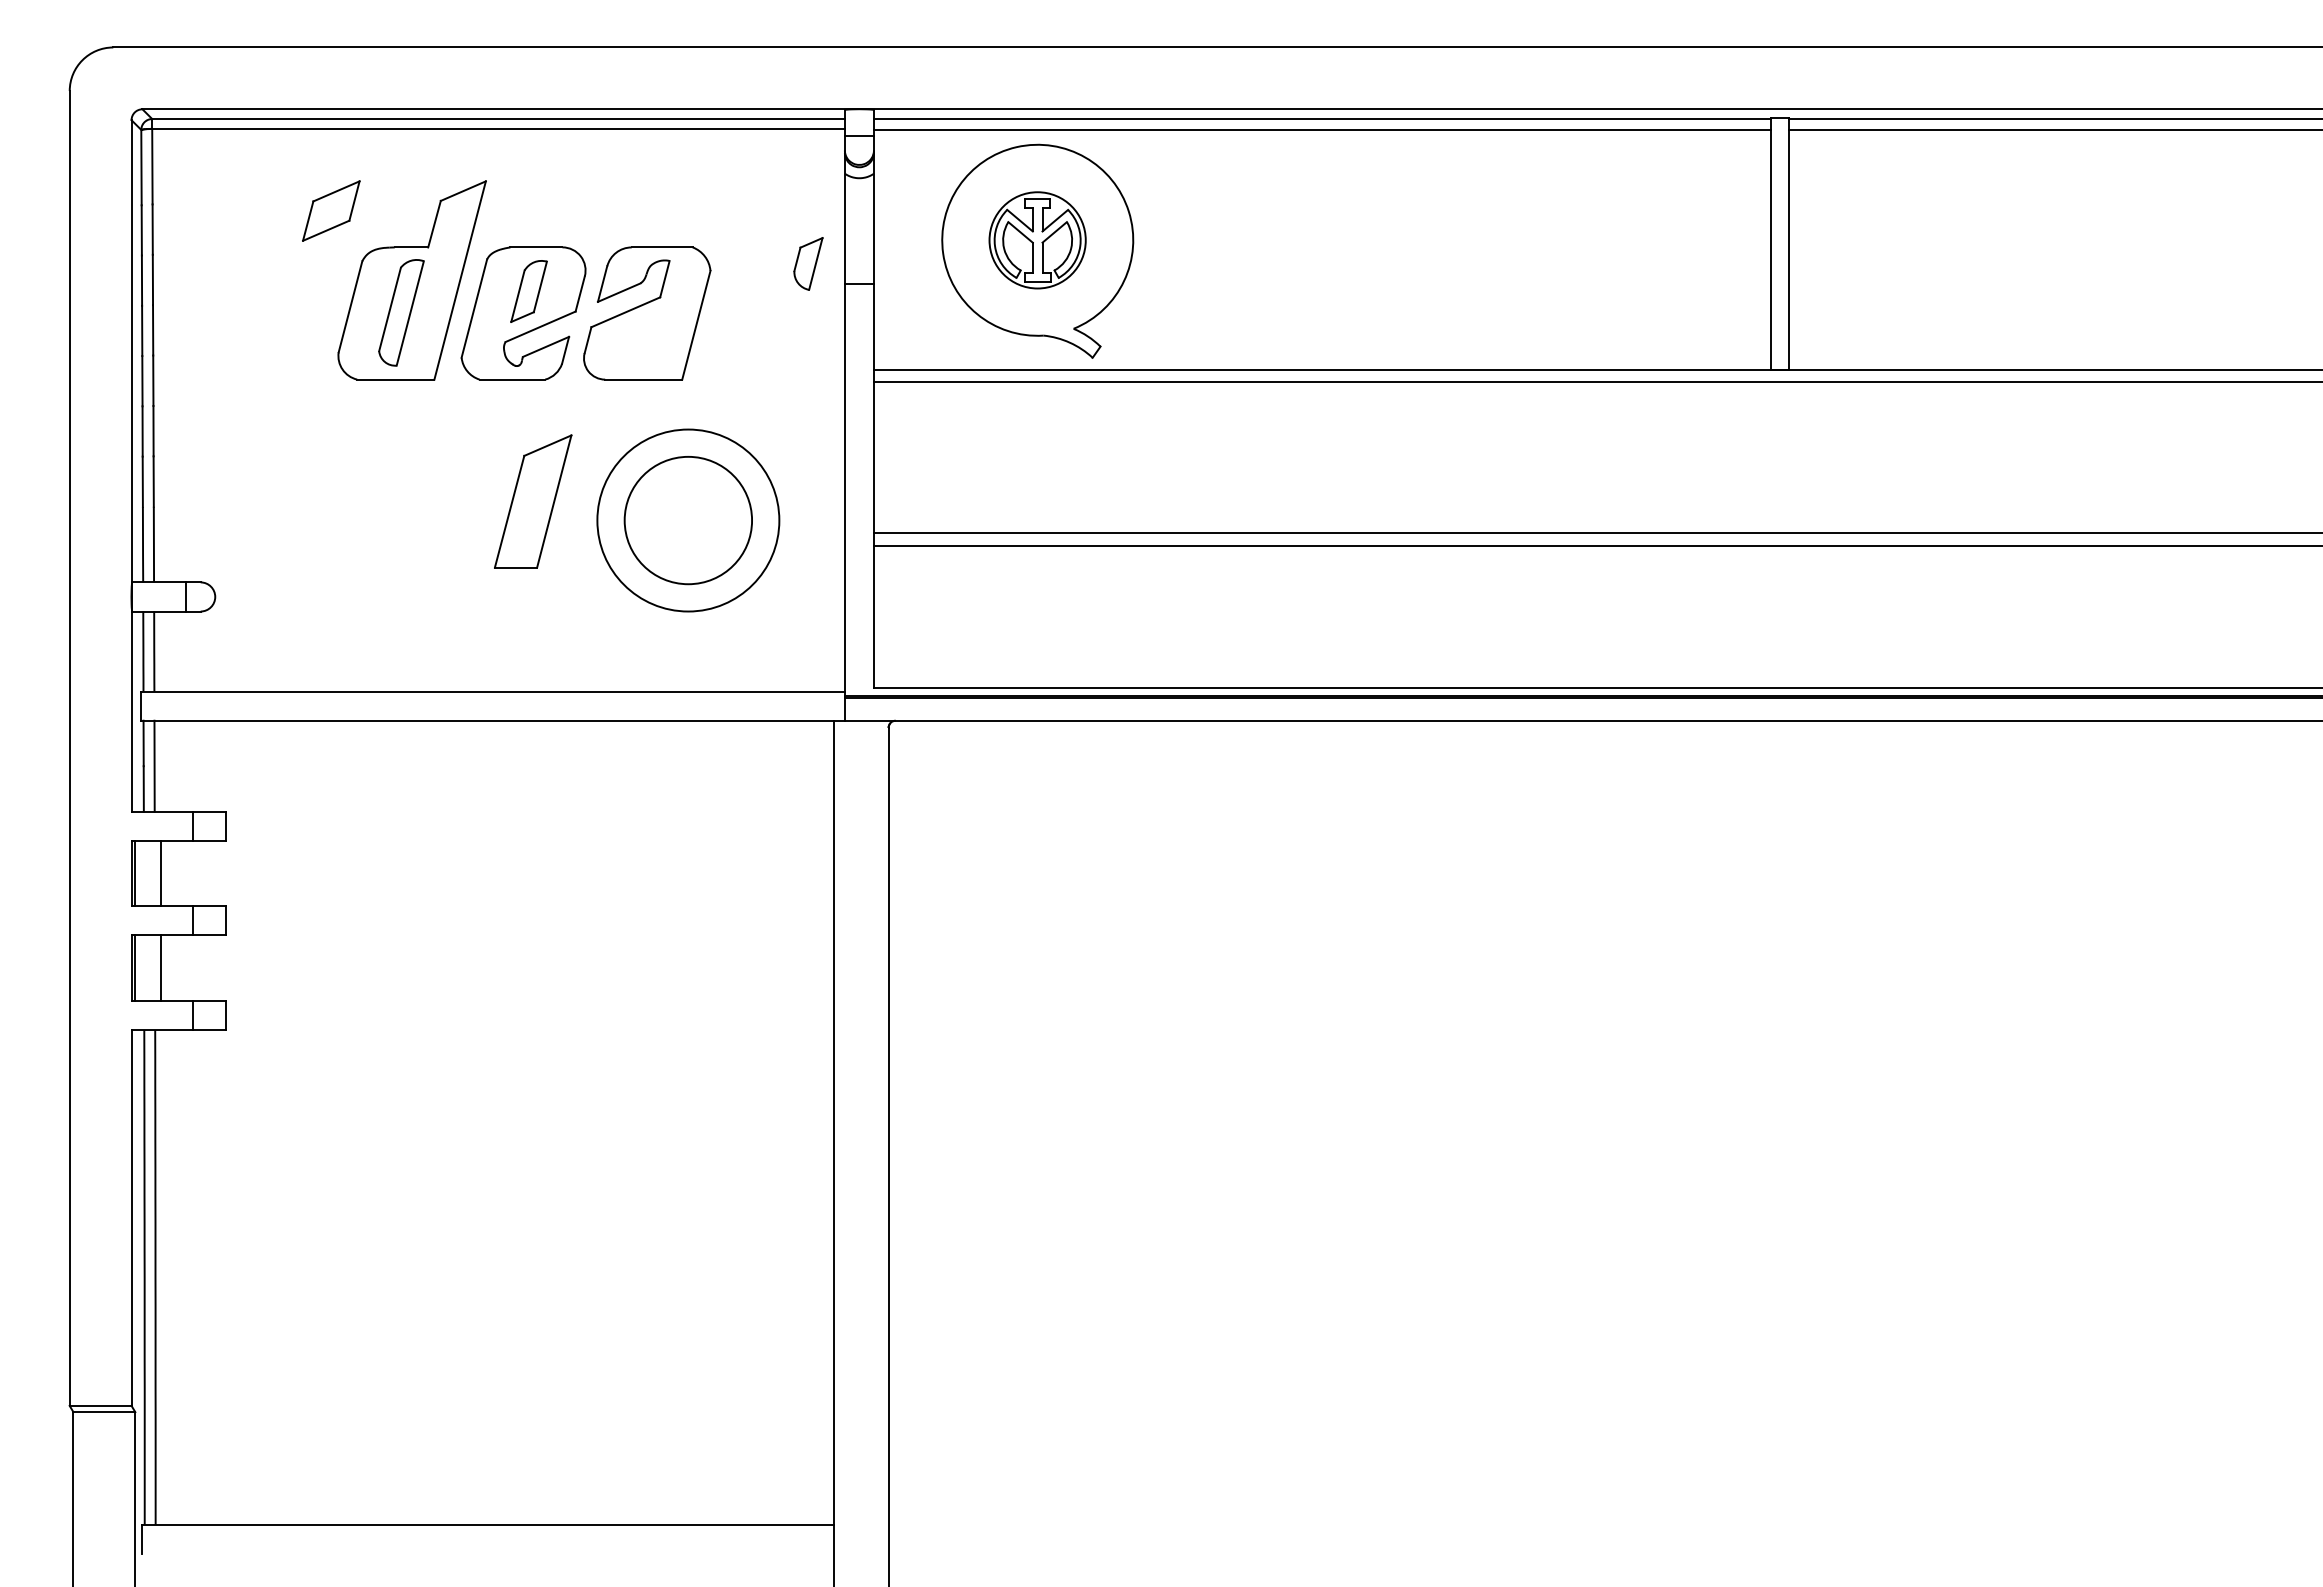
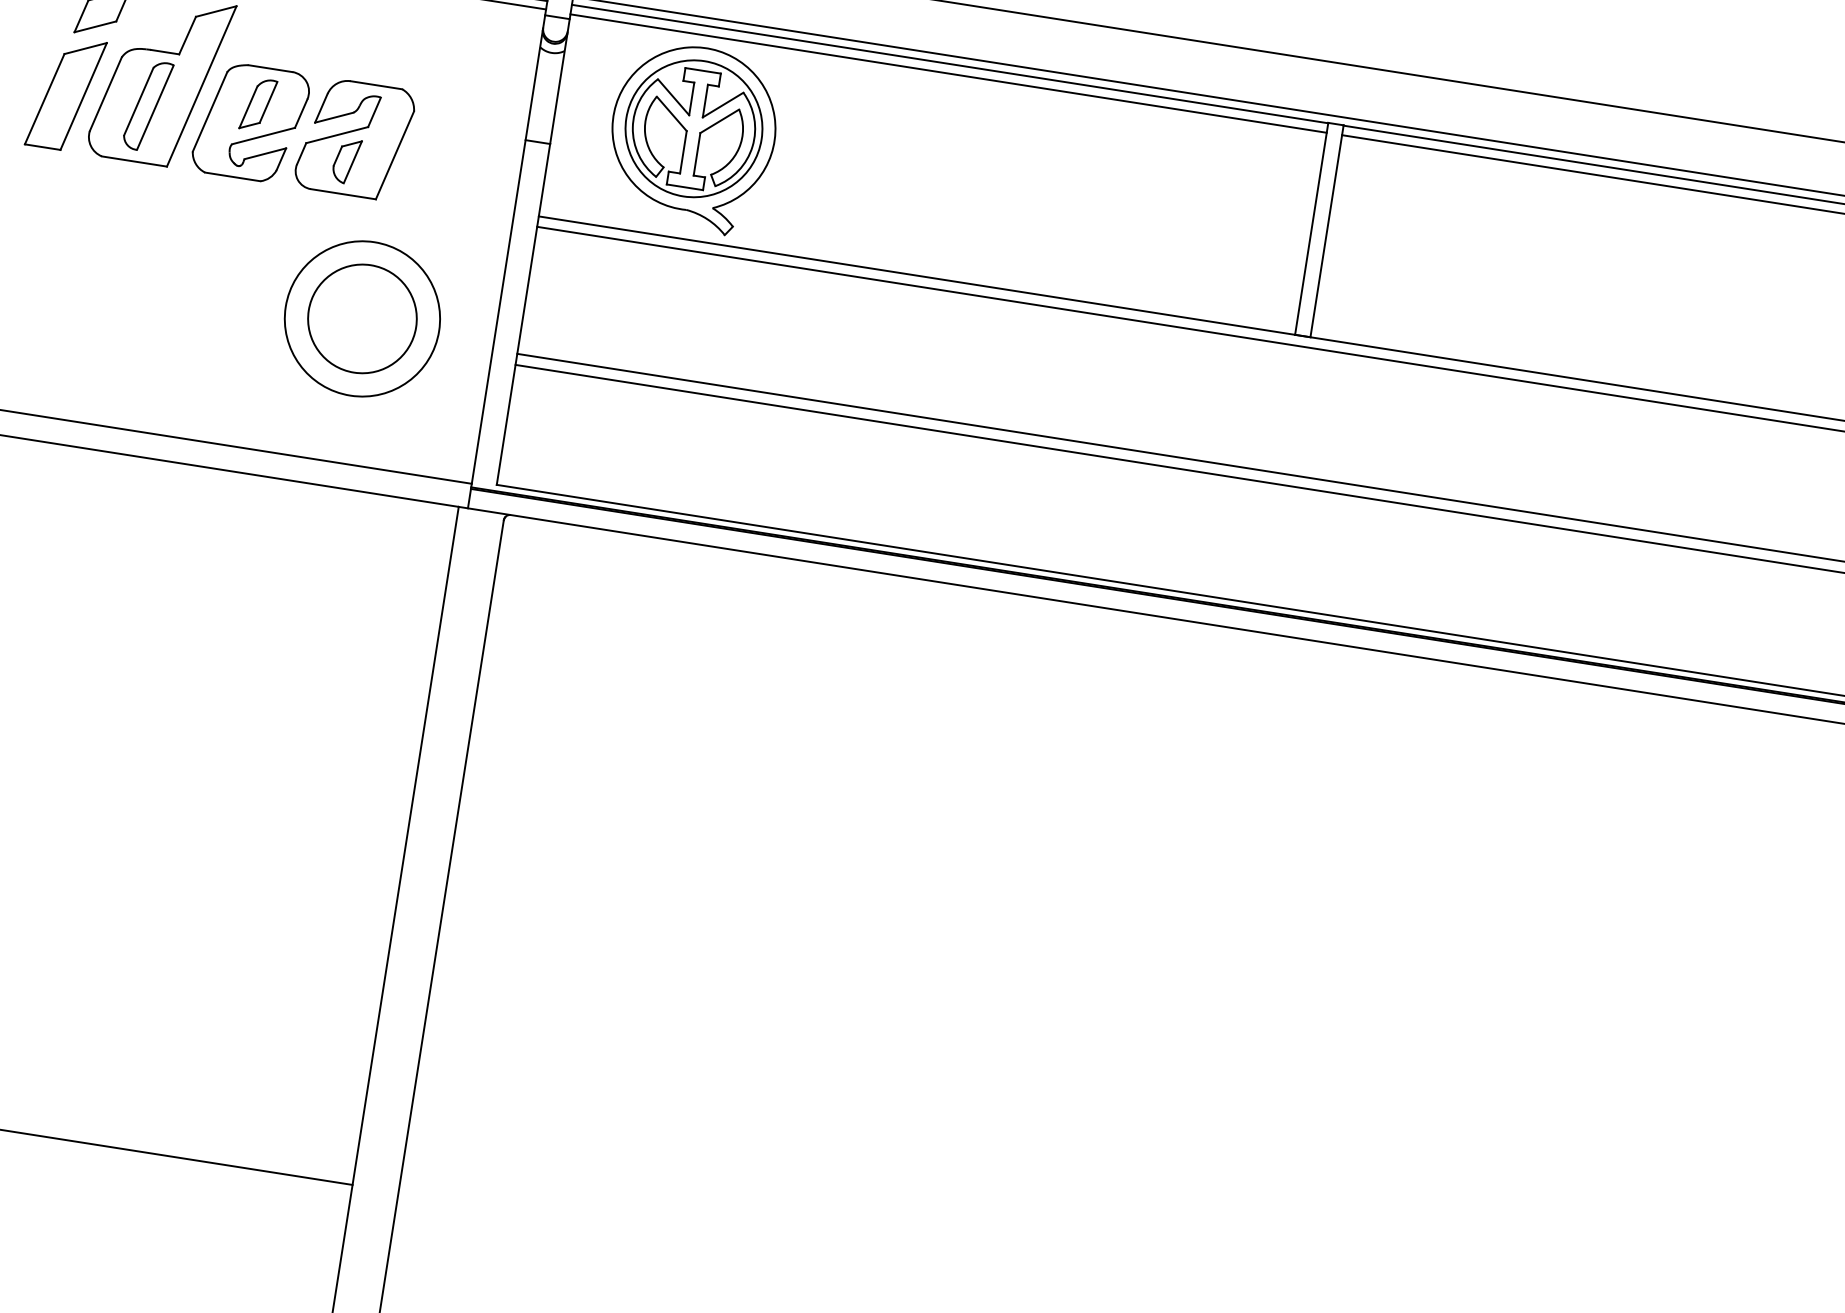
part: (1037, 240) -> (693, 128), size x1.67
part: (808, 263) -> (346, 160), moved
part: (533, 501) -> (66, 93), moved

